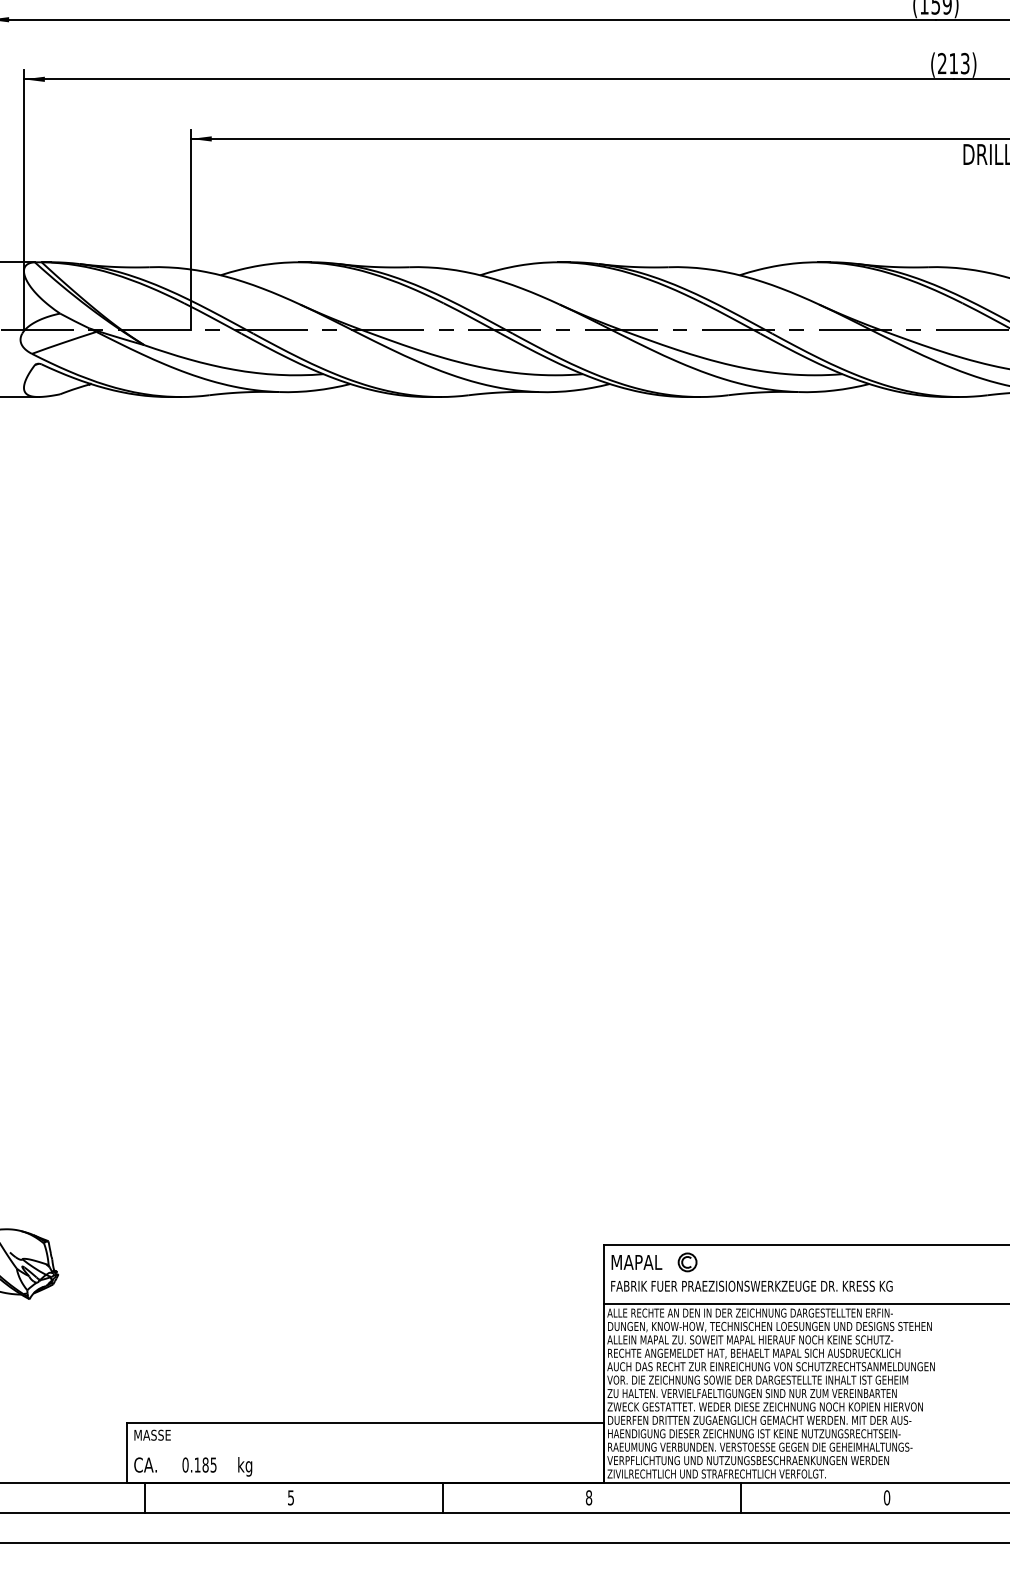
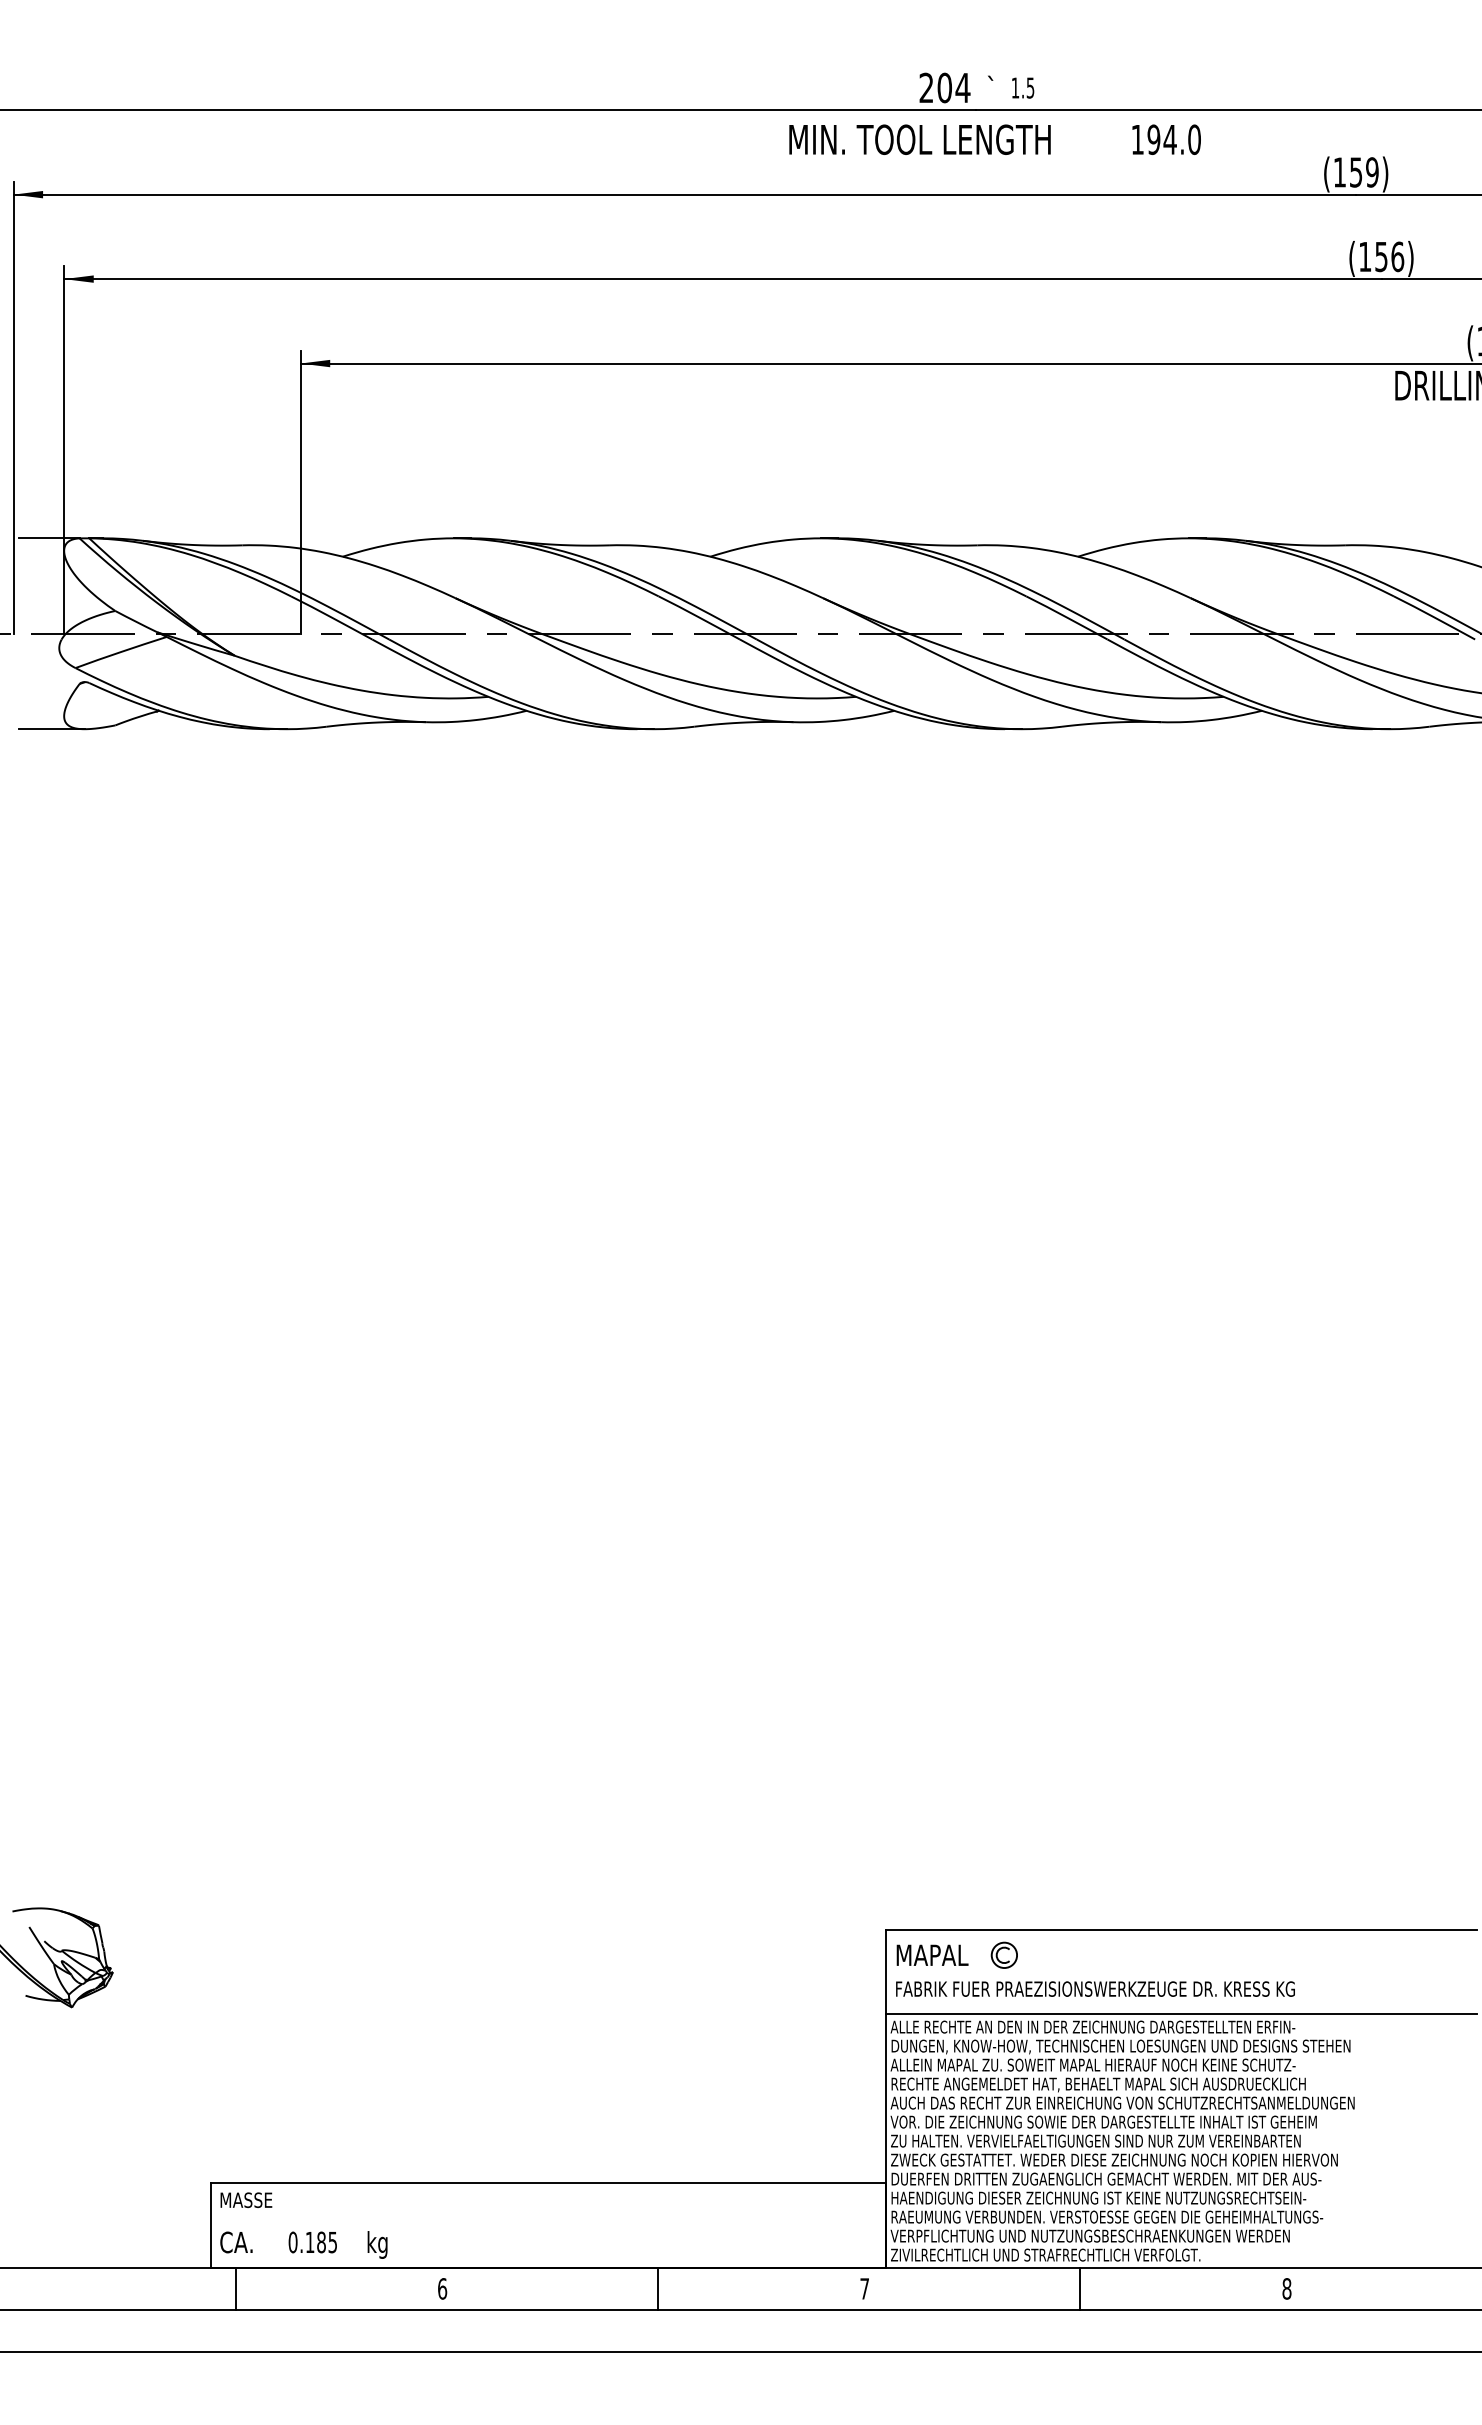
text: (953, 63) -> (1381, 256), (213) -> (156)
text: (291, 1497) -> (442, 2288), 5 -> 6
text: (588, 1497) -> (864, 2288), 8 -> 7
text: (886, 1497) -> (1286, 2288), 0 -> 8

